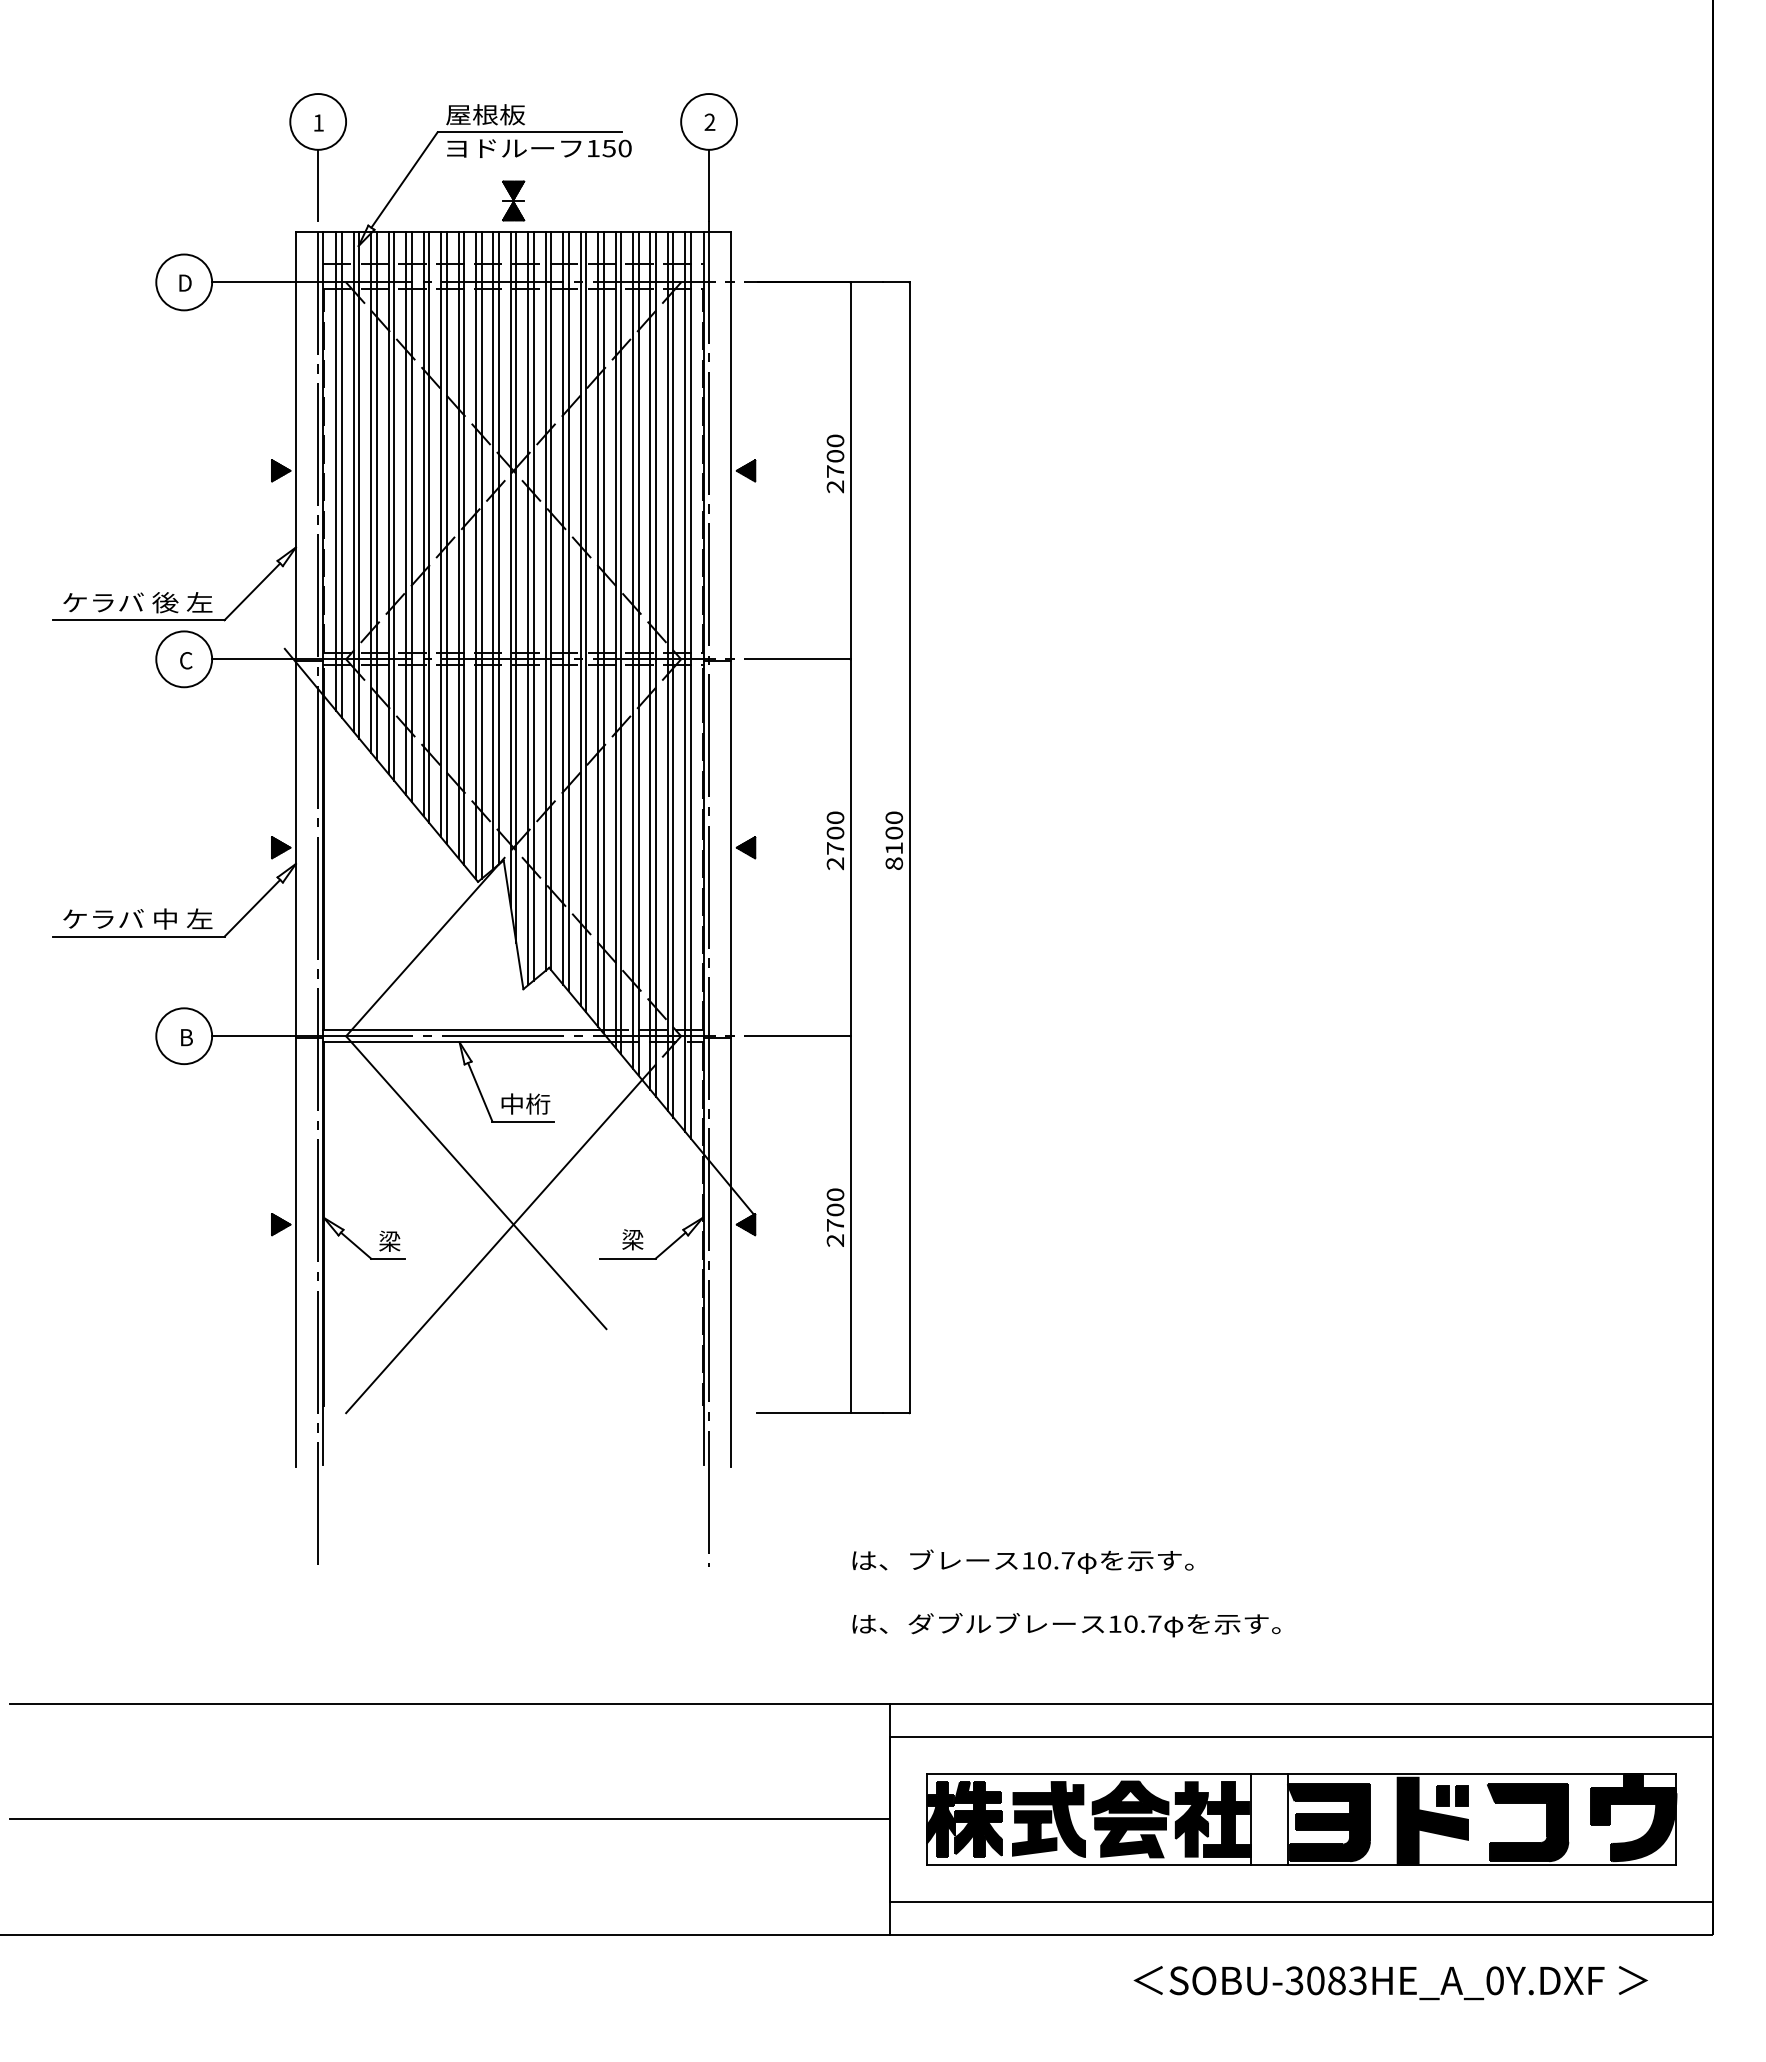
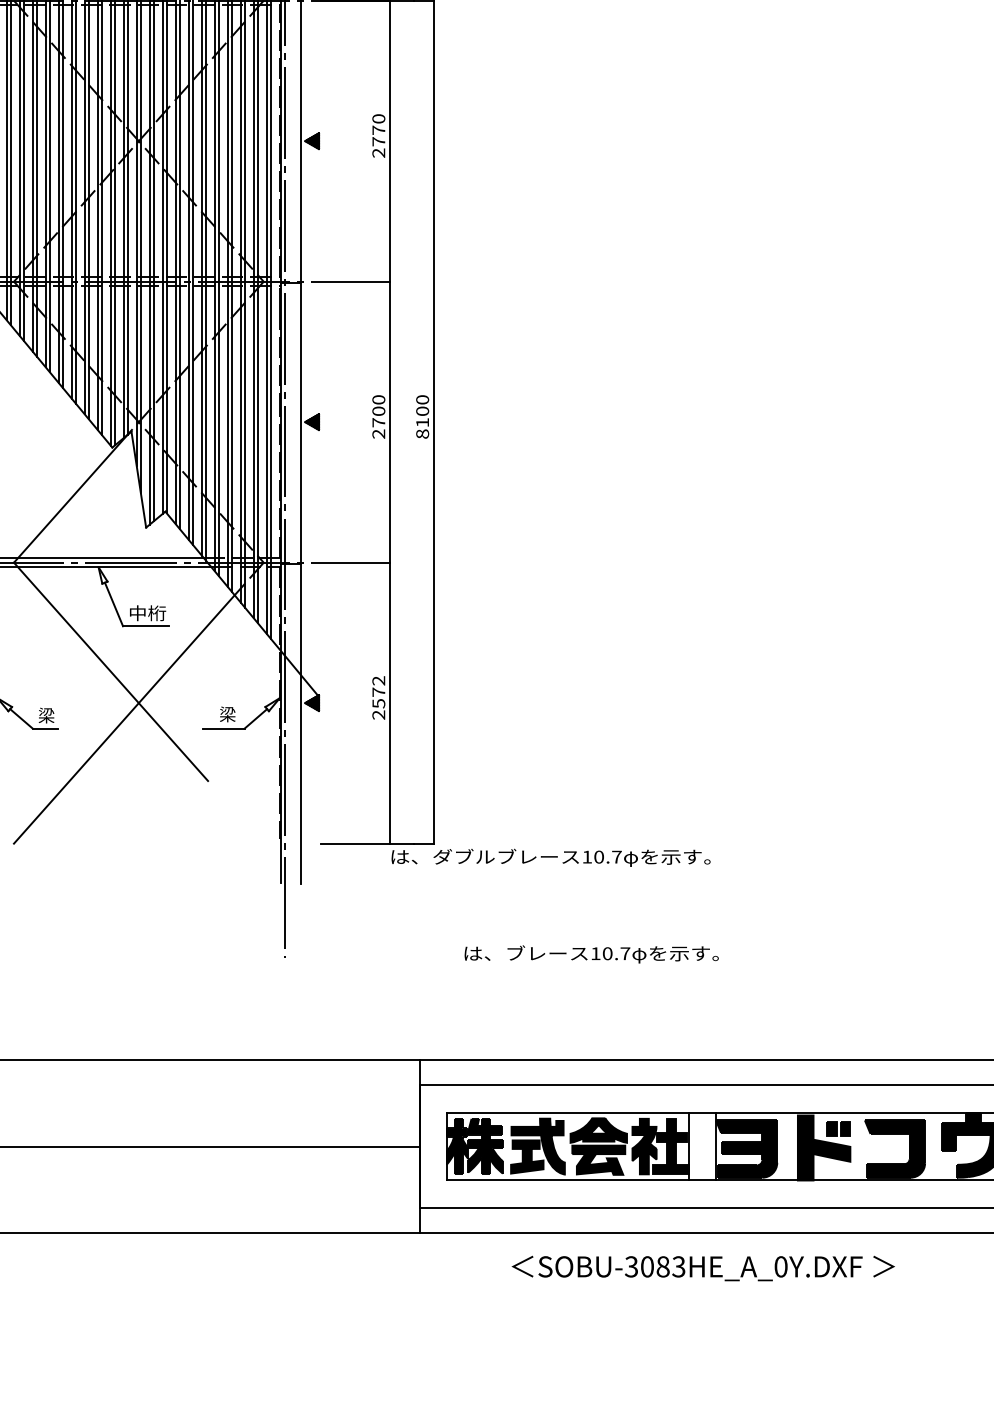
text: (835, 455) -> (378, 129), 2700 -> 2770
text: (835, 1209) -> (378, 691), 2700 -> 2572
text: (1022, 1561) -> (591, 954), moved
text: (1066, 1625) -> (551, 858), moved
text: (1390, 1983) -> (703, 1268), moved

